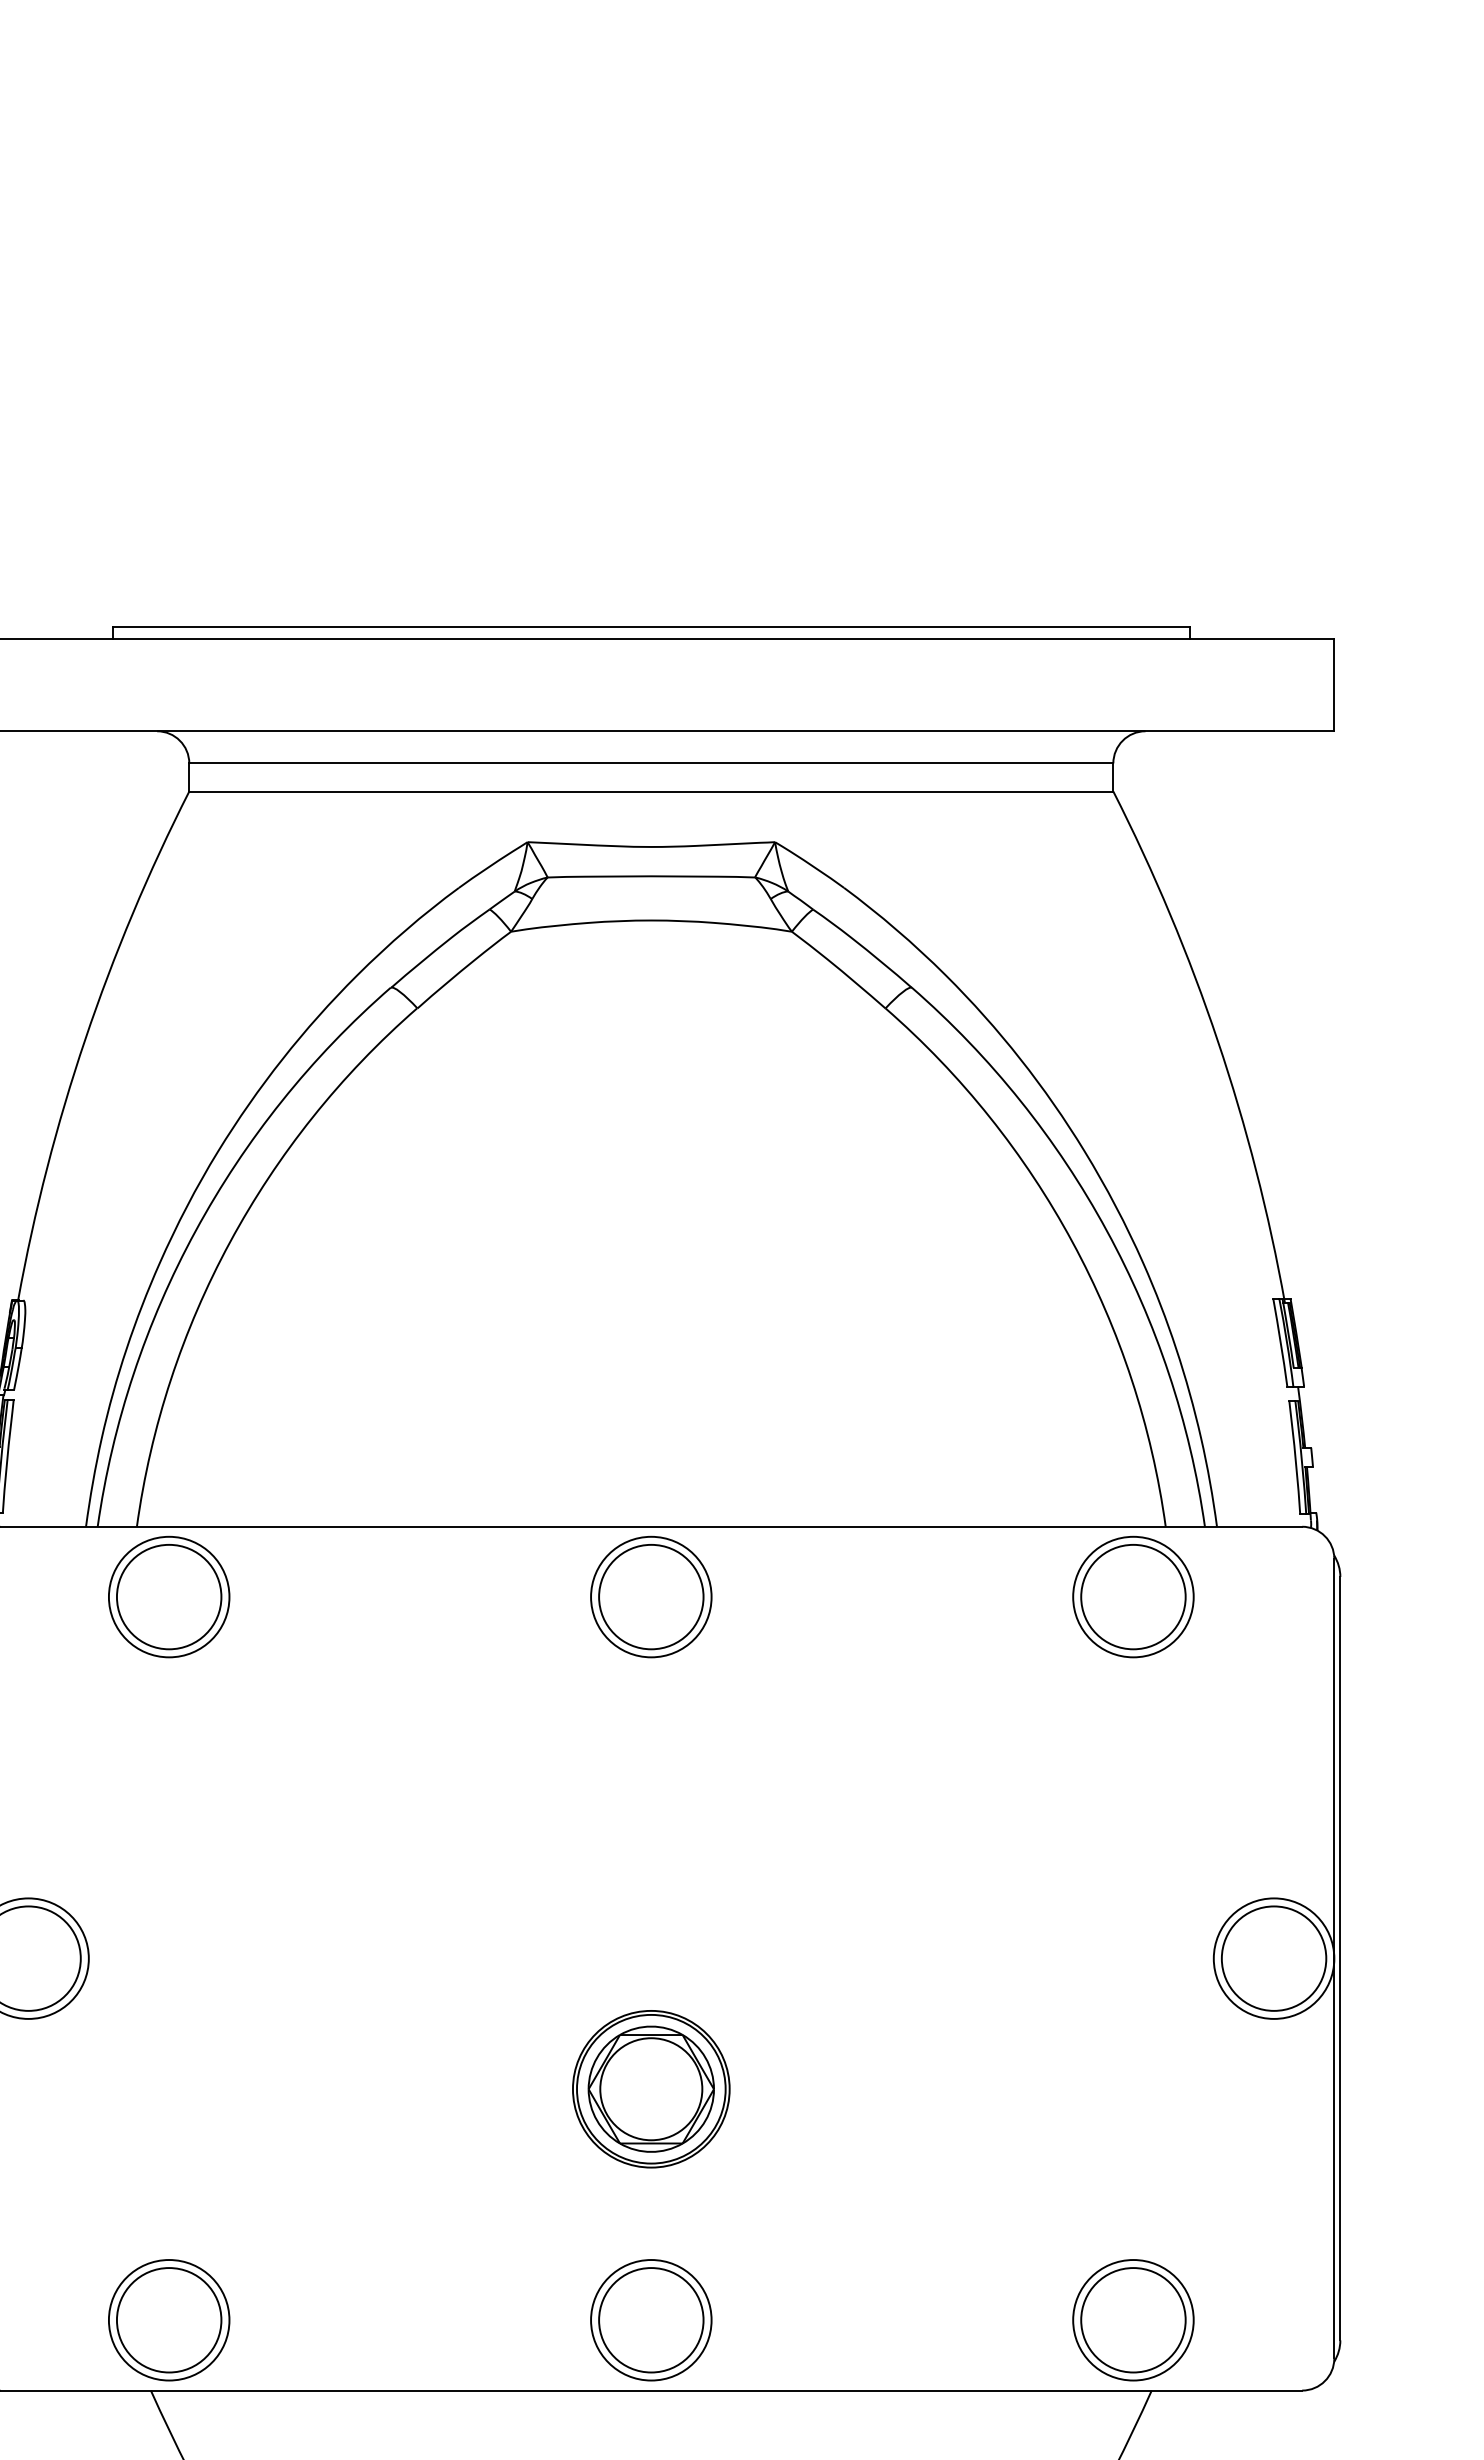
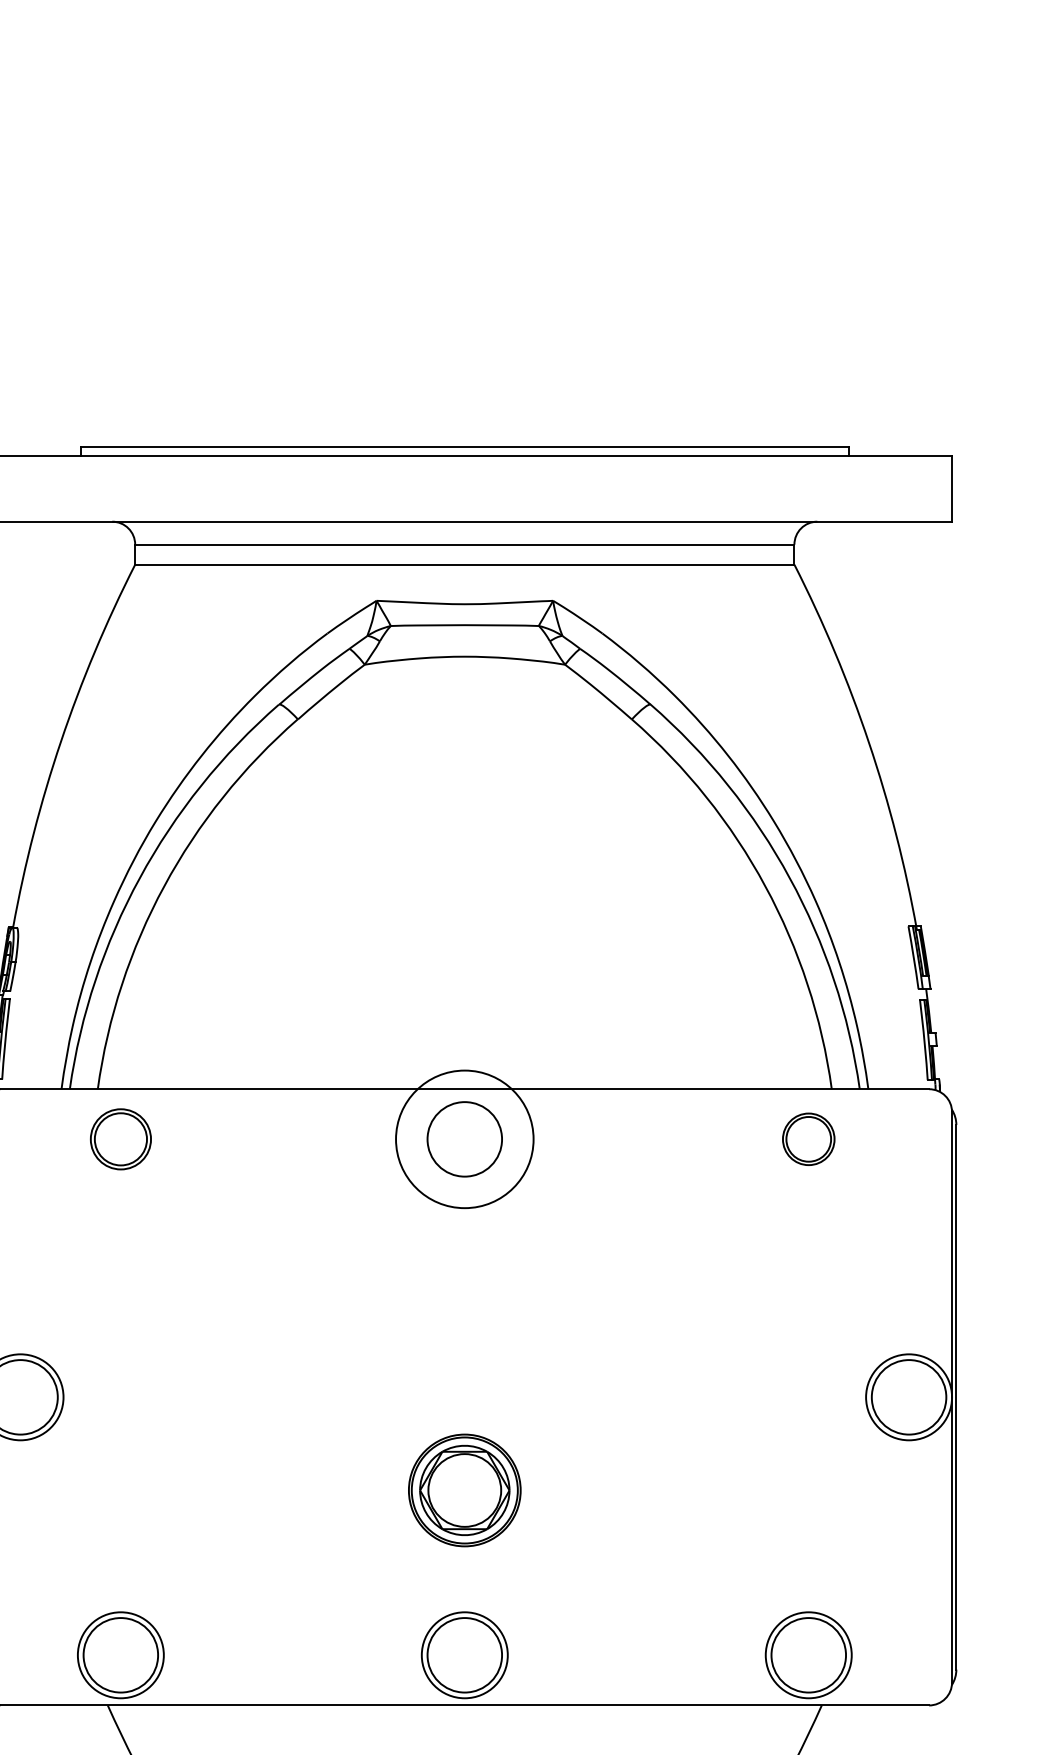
part: (169, 1596) -> (121, 1138), size x0.7
circle: (651, 1596) -> (464, 1138), size x1.6
part: (1133, 1596) -> (808, 1138), size x0.6

